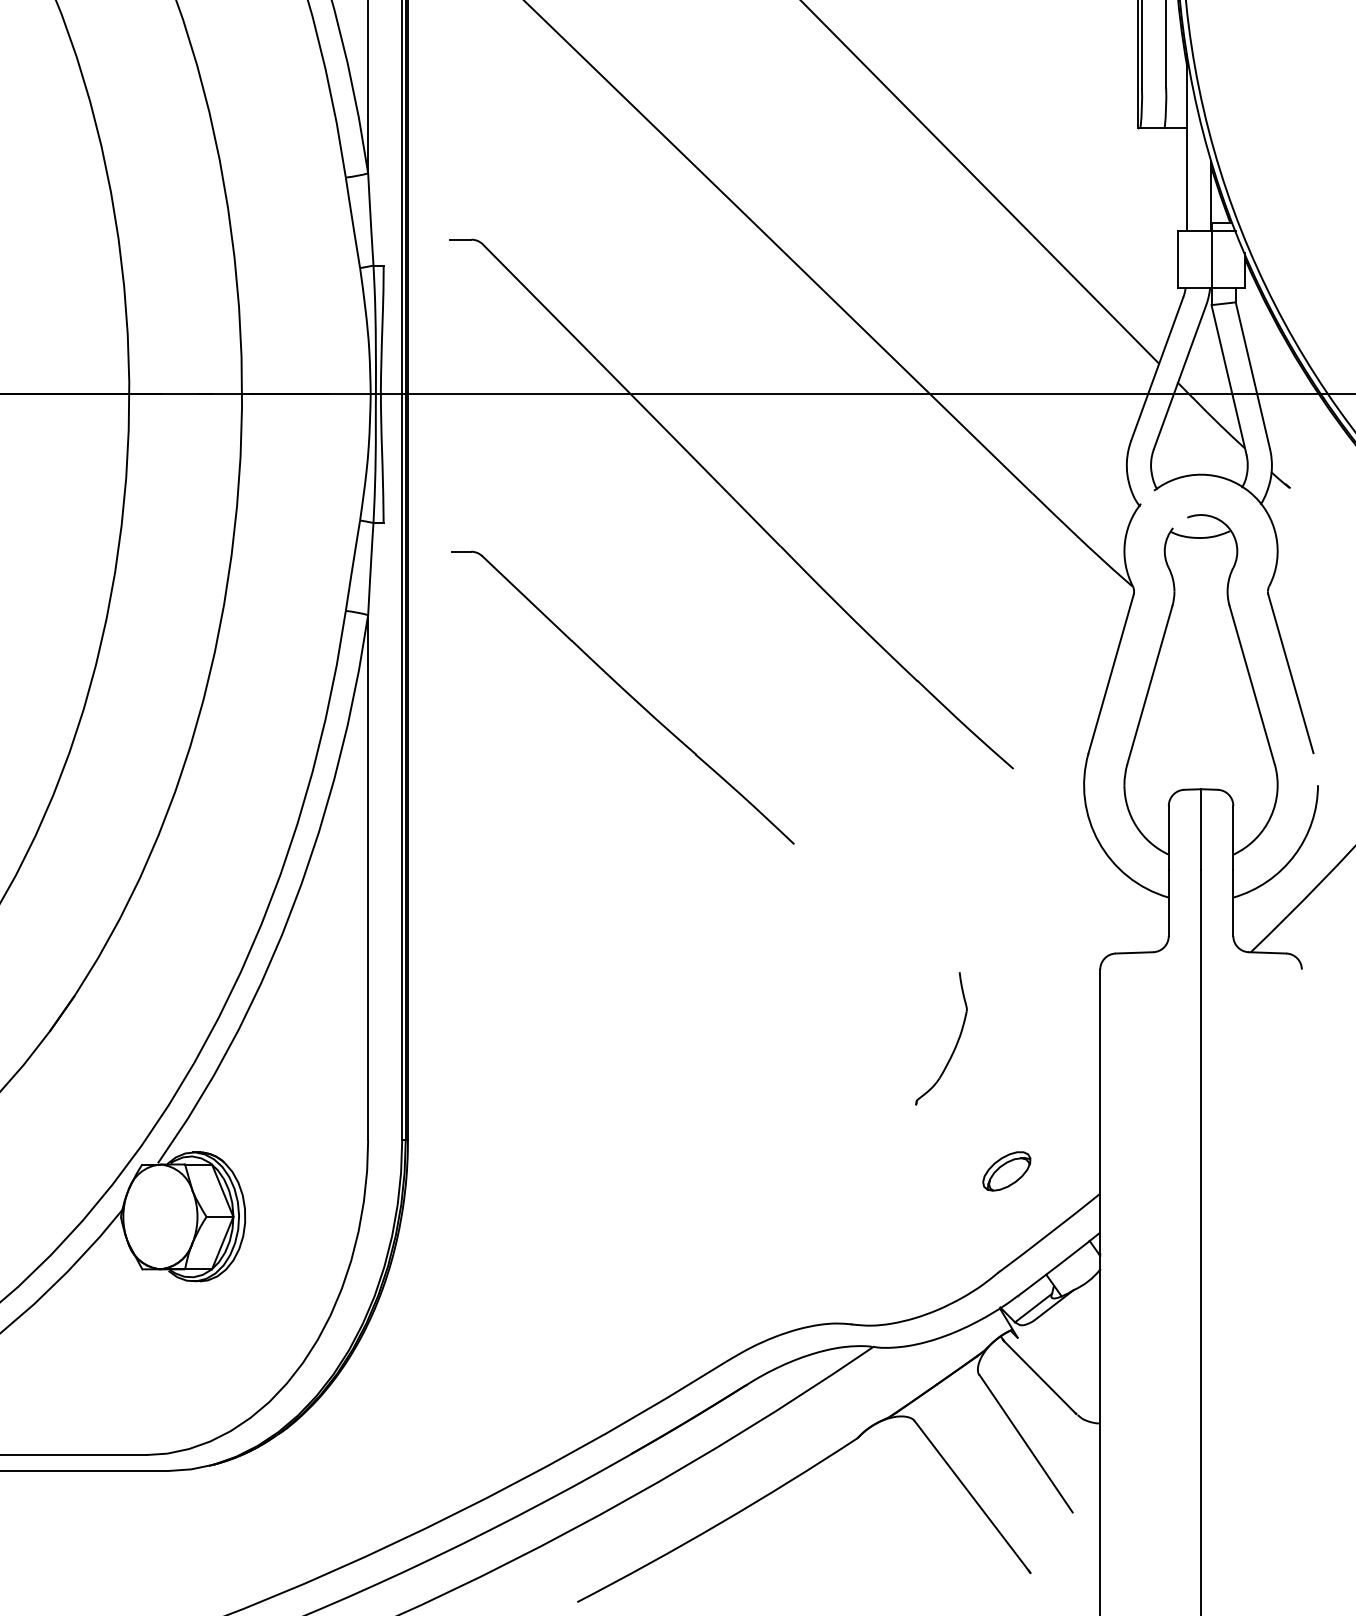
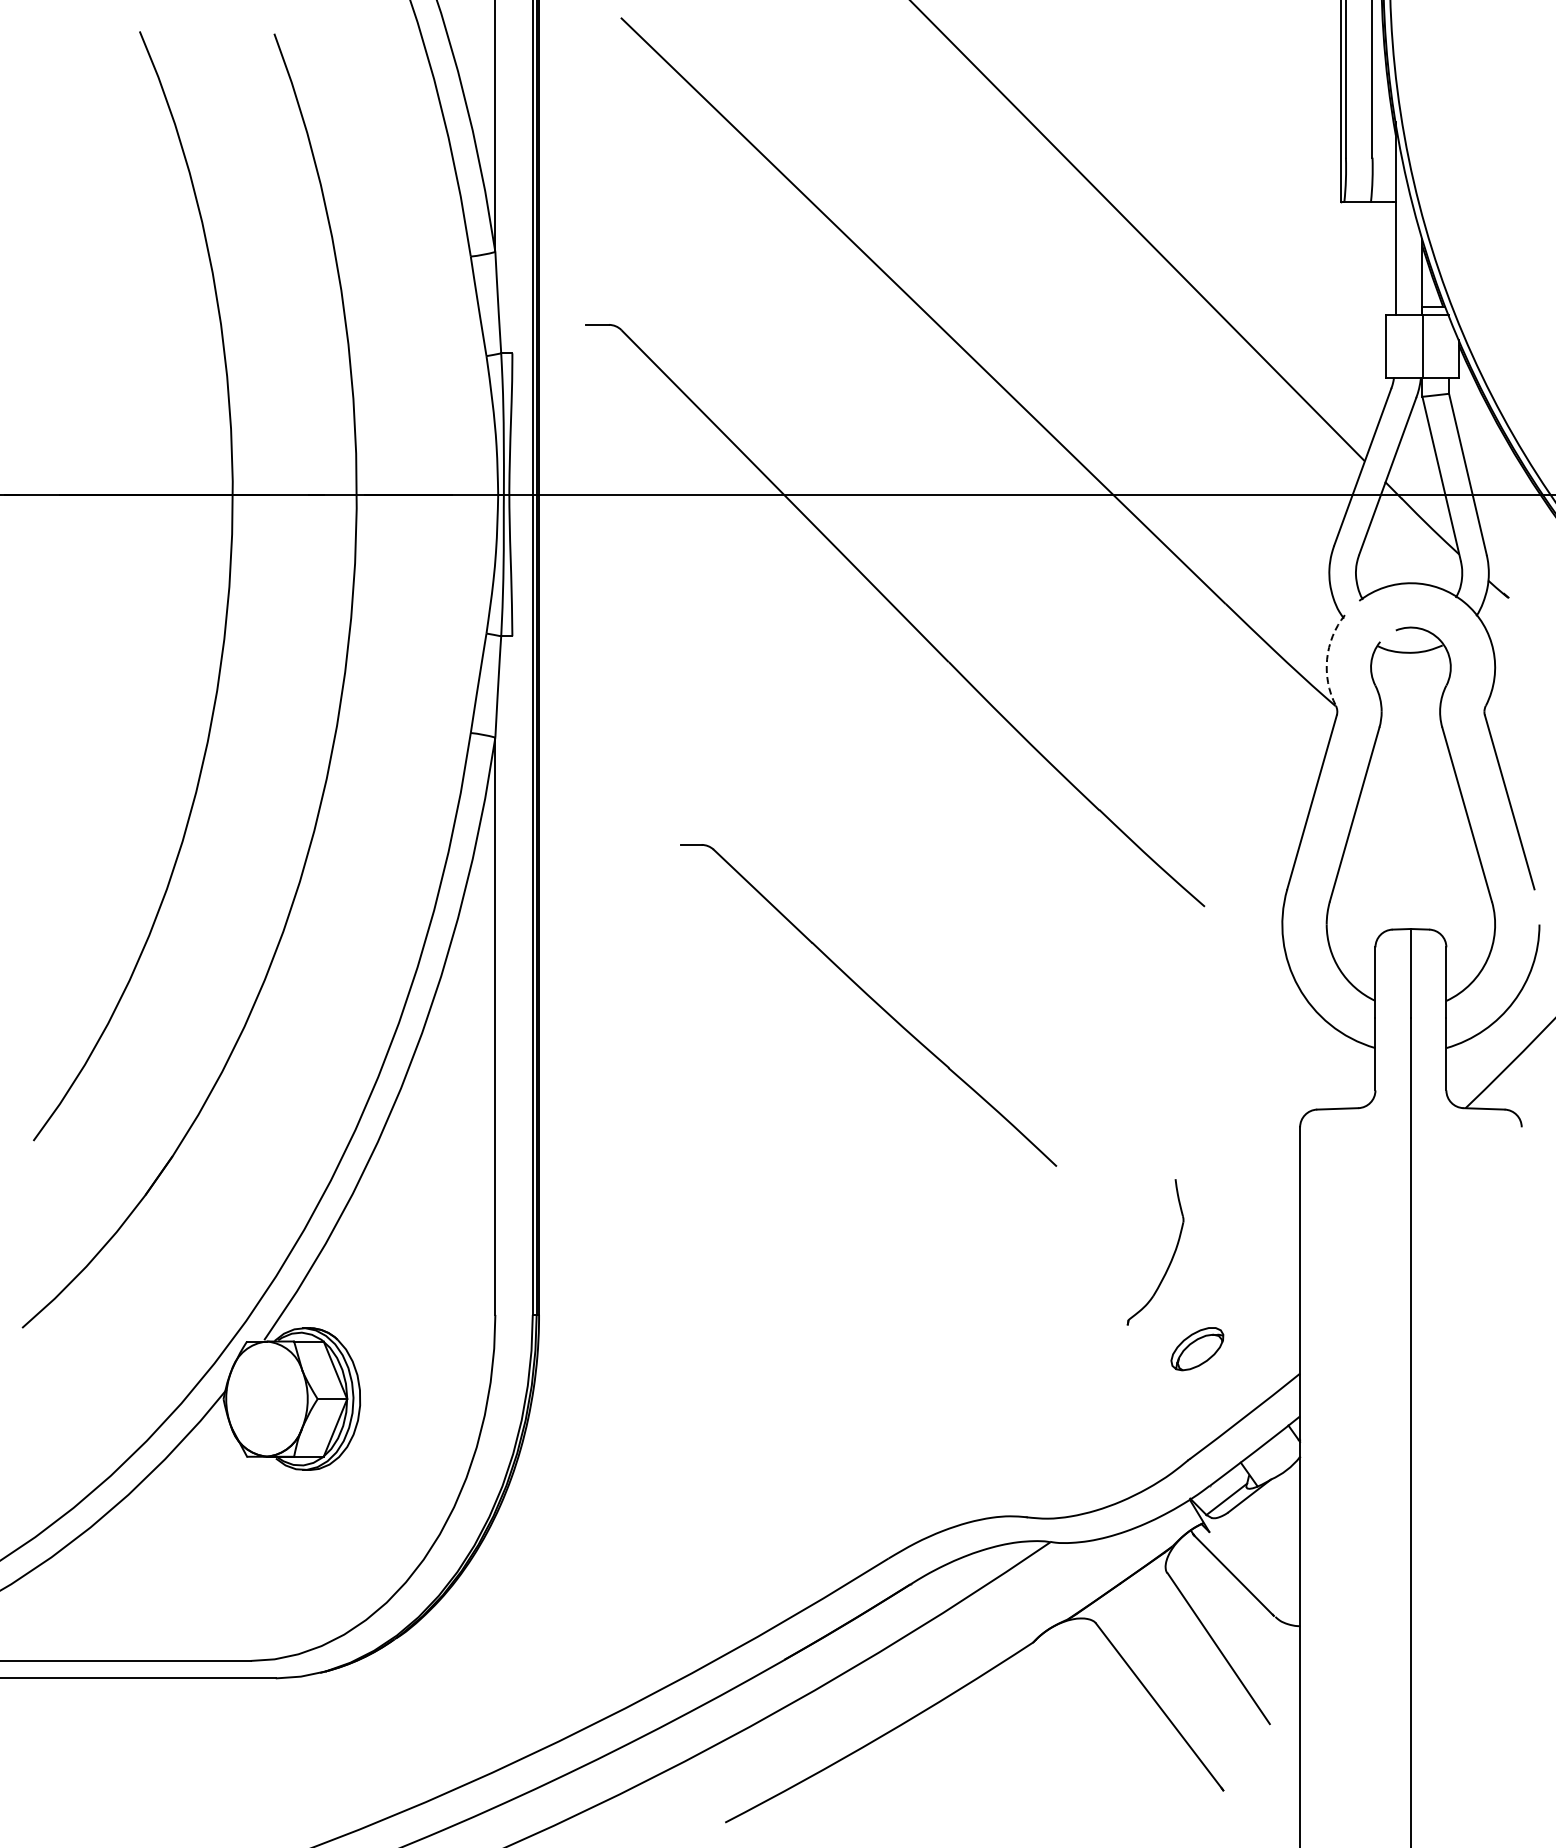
arc: (1125, 544) -> (1327, 659), solid -> dashed
part: (626, 693) -> (872, 1000), moved
part: (955, 1043) -> (1171, 1257), moved

